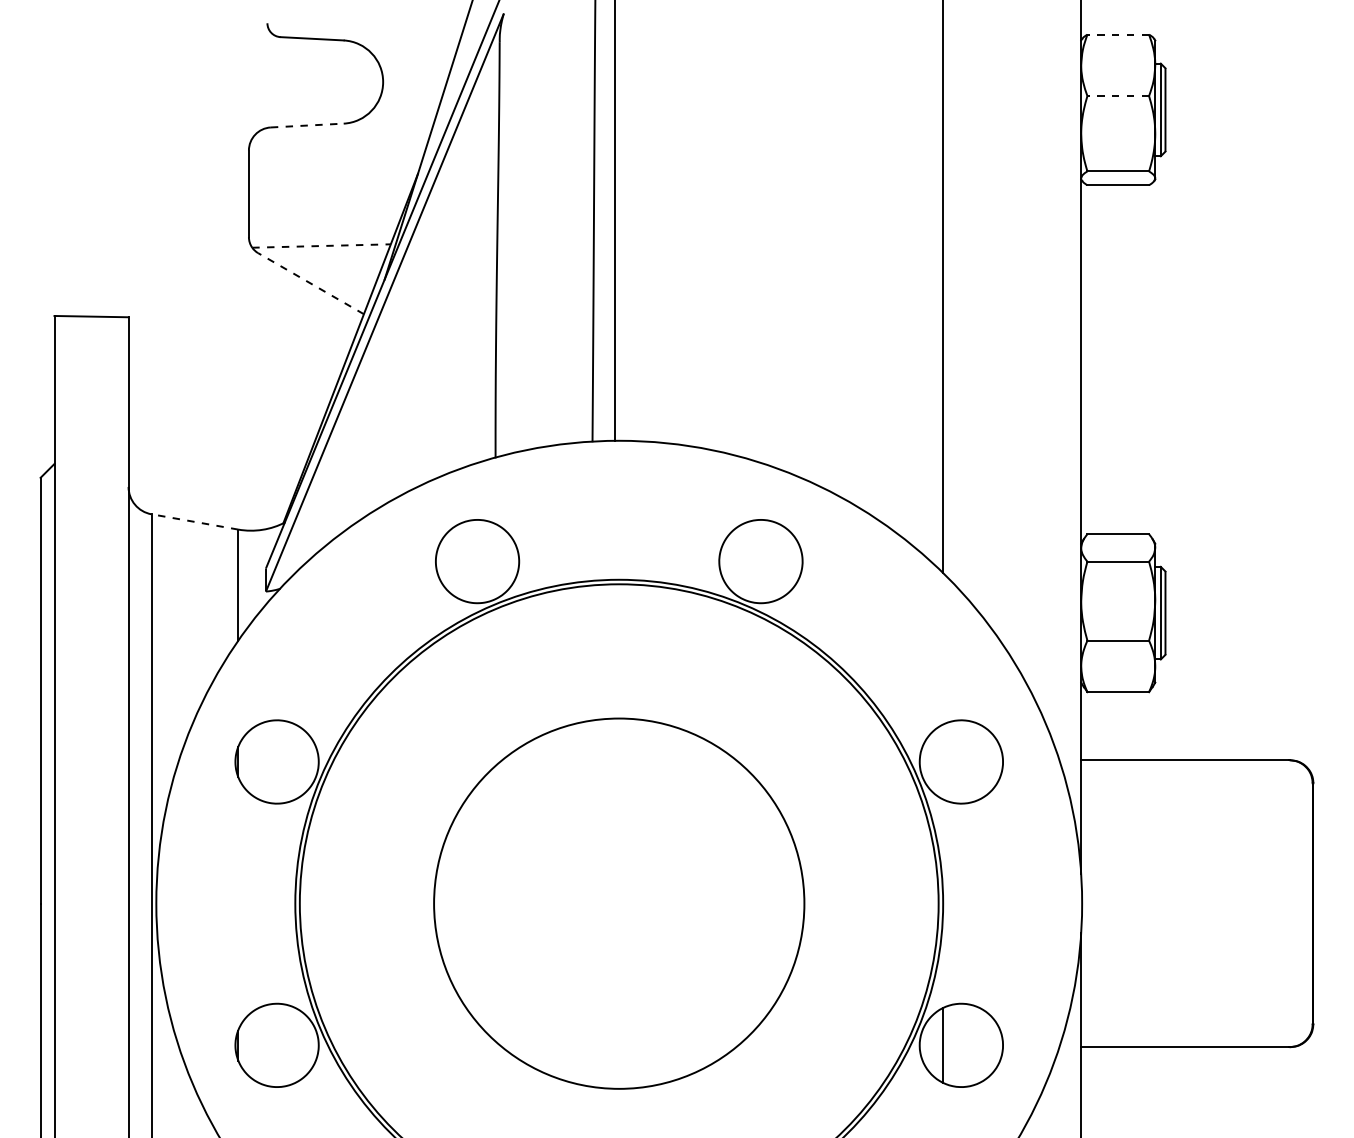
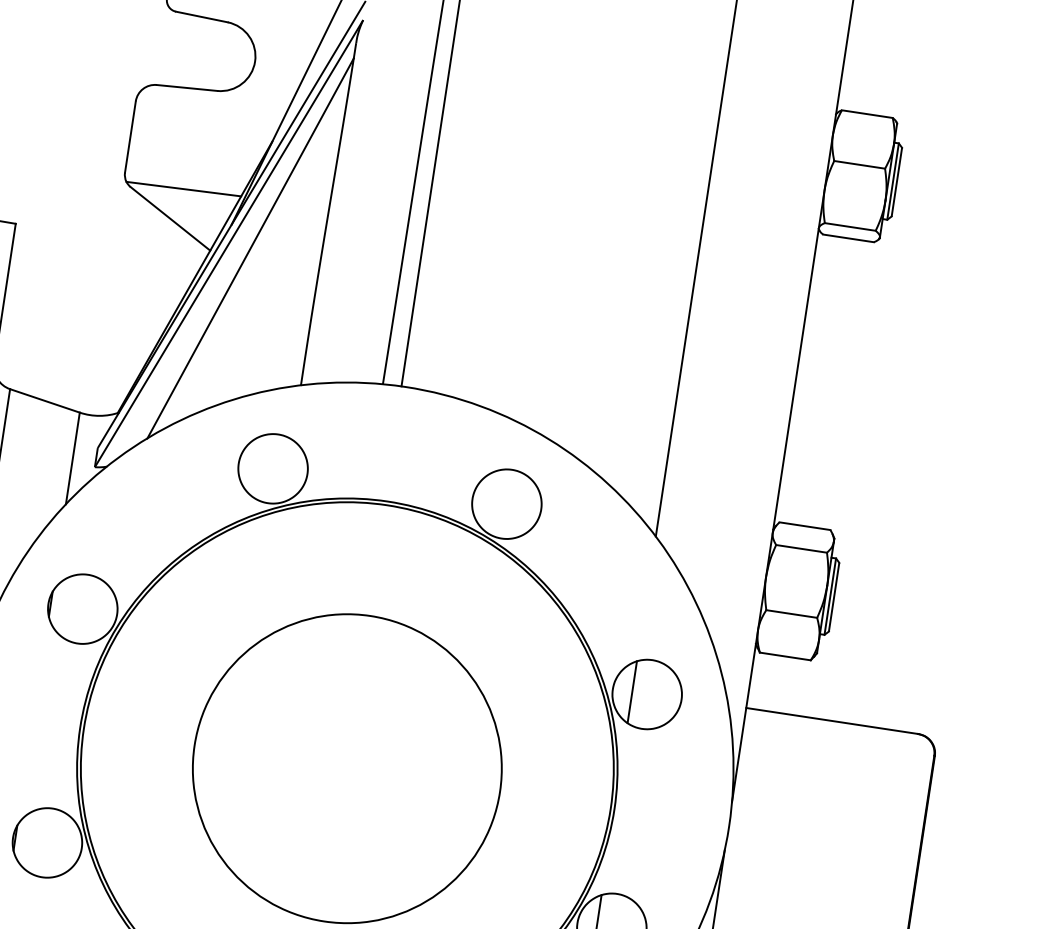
line: (1118, 34) -> (867, 114), dashed -> solid
line: (1118, 96) -> (859, 165), dashed -> solid
line: (307, 125) -> (187, 87), dashed -> solid
line: (322, 246) -> (184, 189), dashed -> solid
line: (310, 283) -> (170, 218), dashed -> solid
line: (411, 304) -> (250, 248), added
line: (194, 521) -> (44, 400), dashed -> solid
line: (943, 761) -> (632, 691), added

